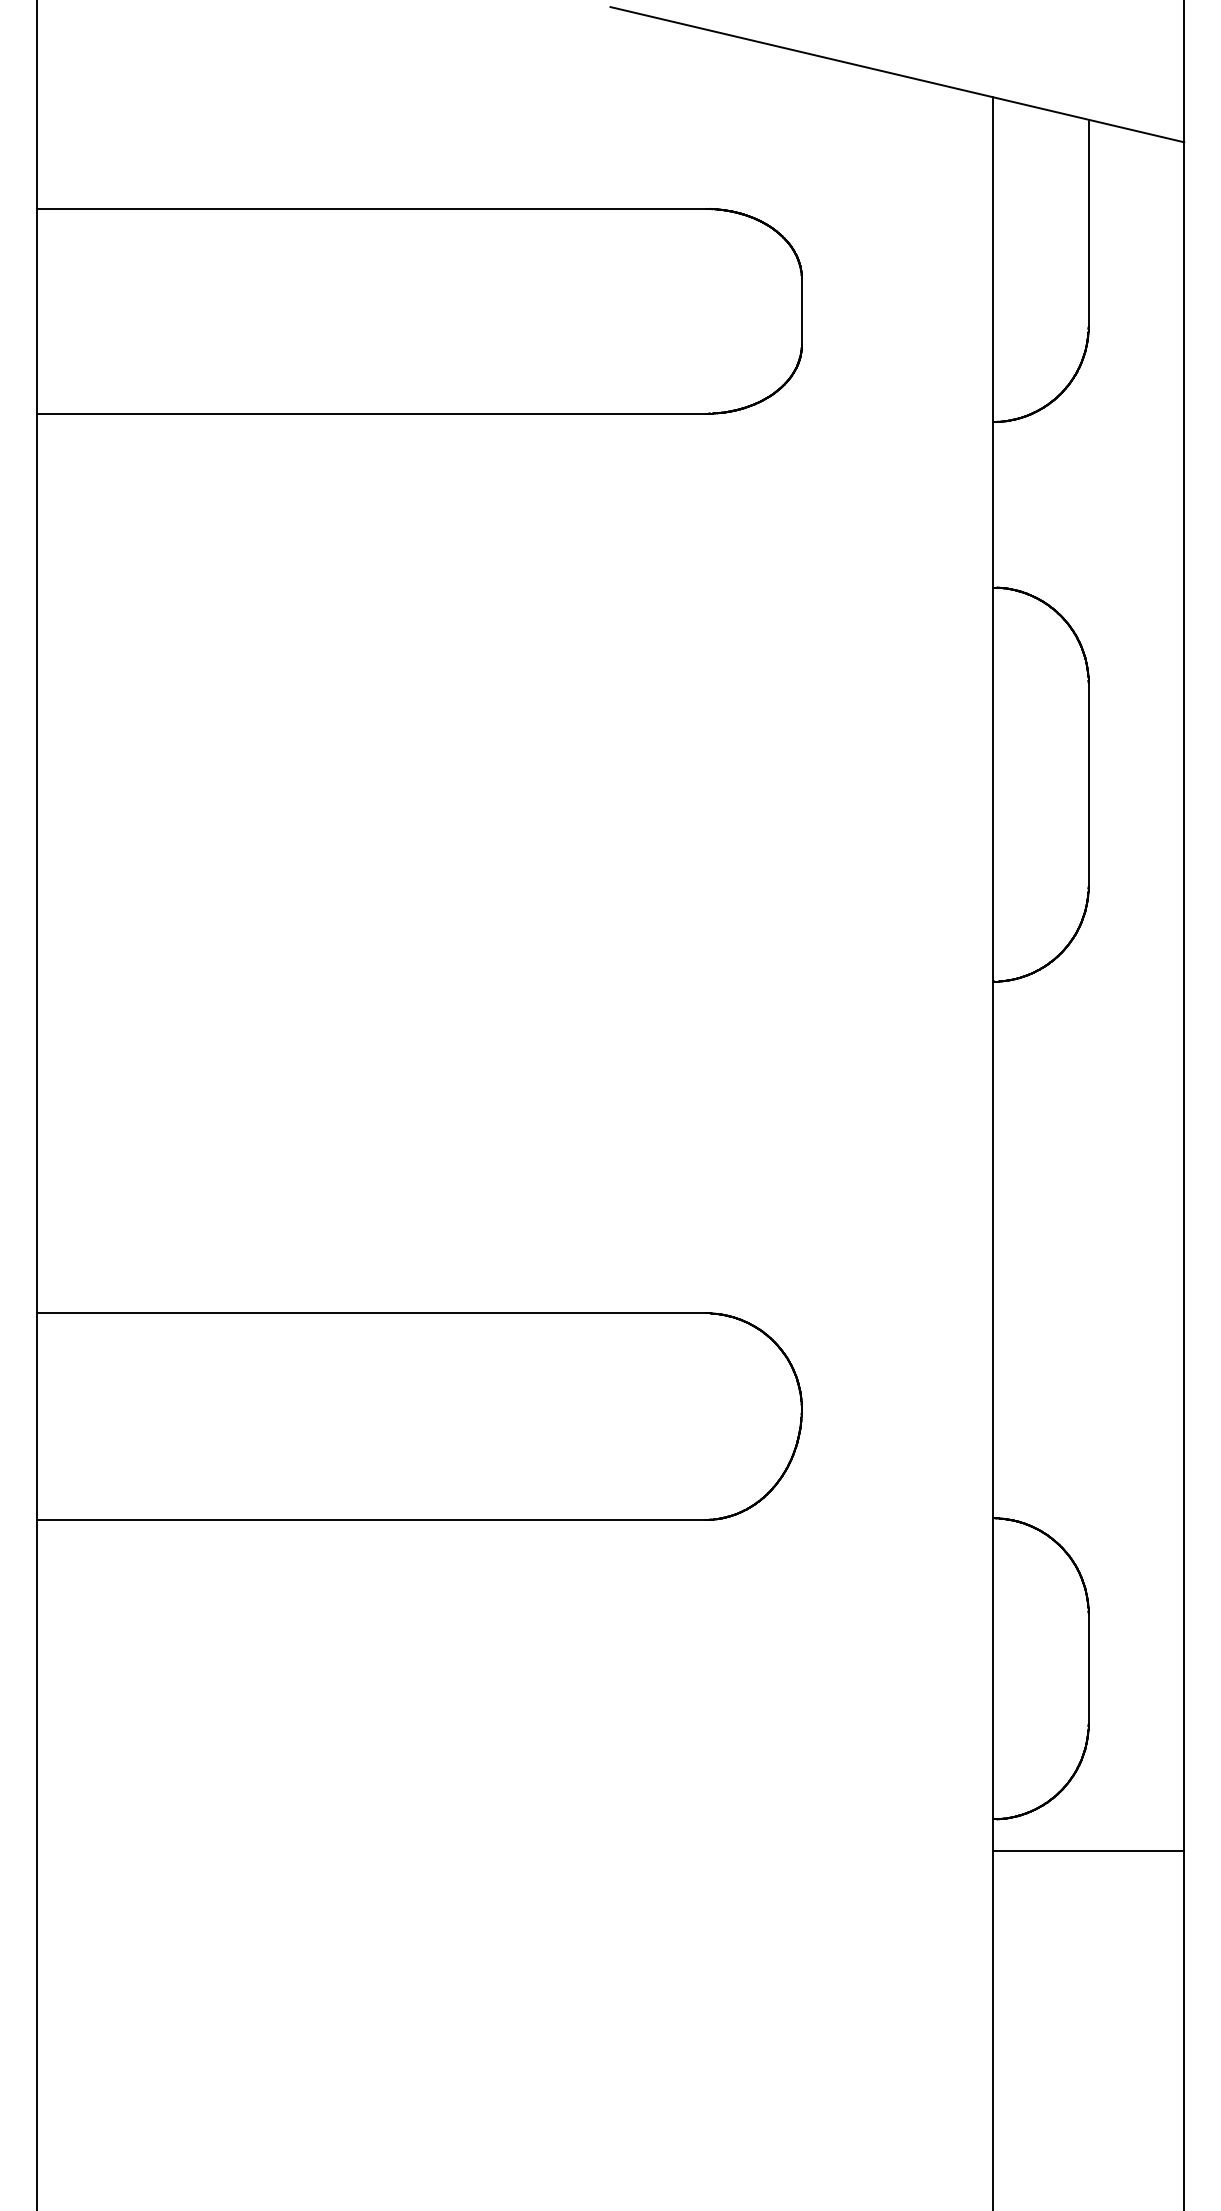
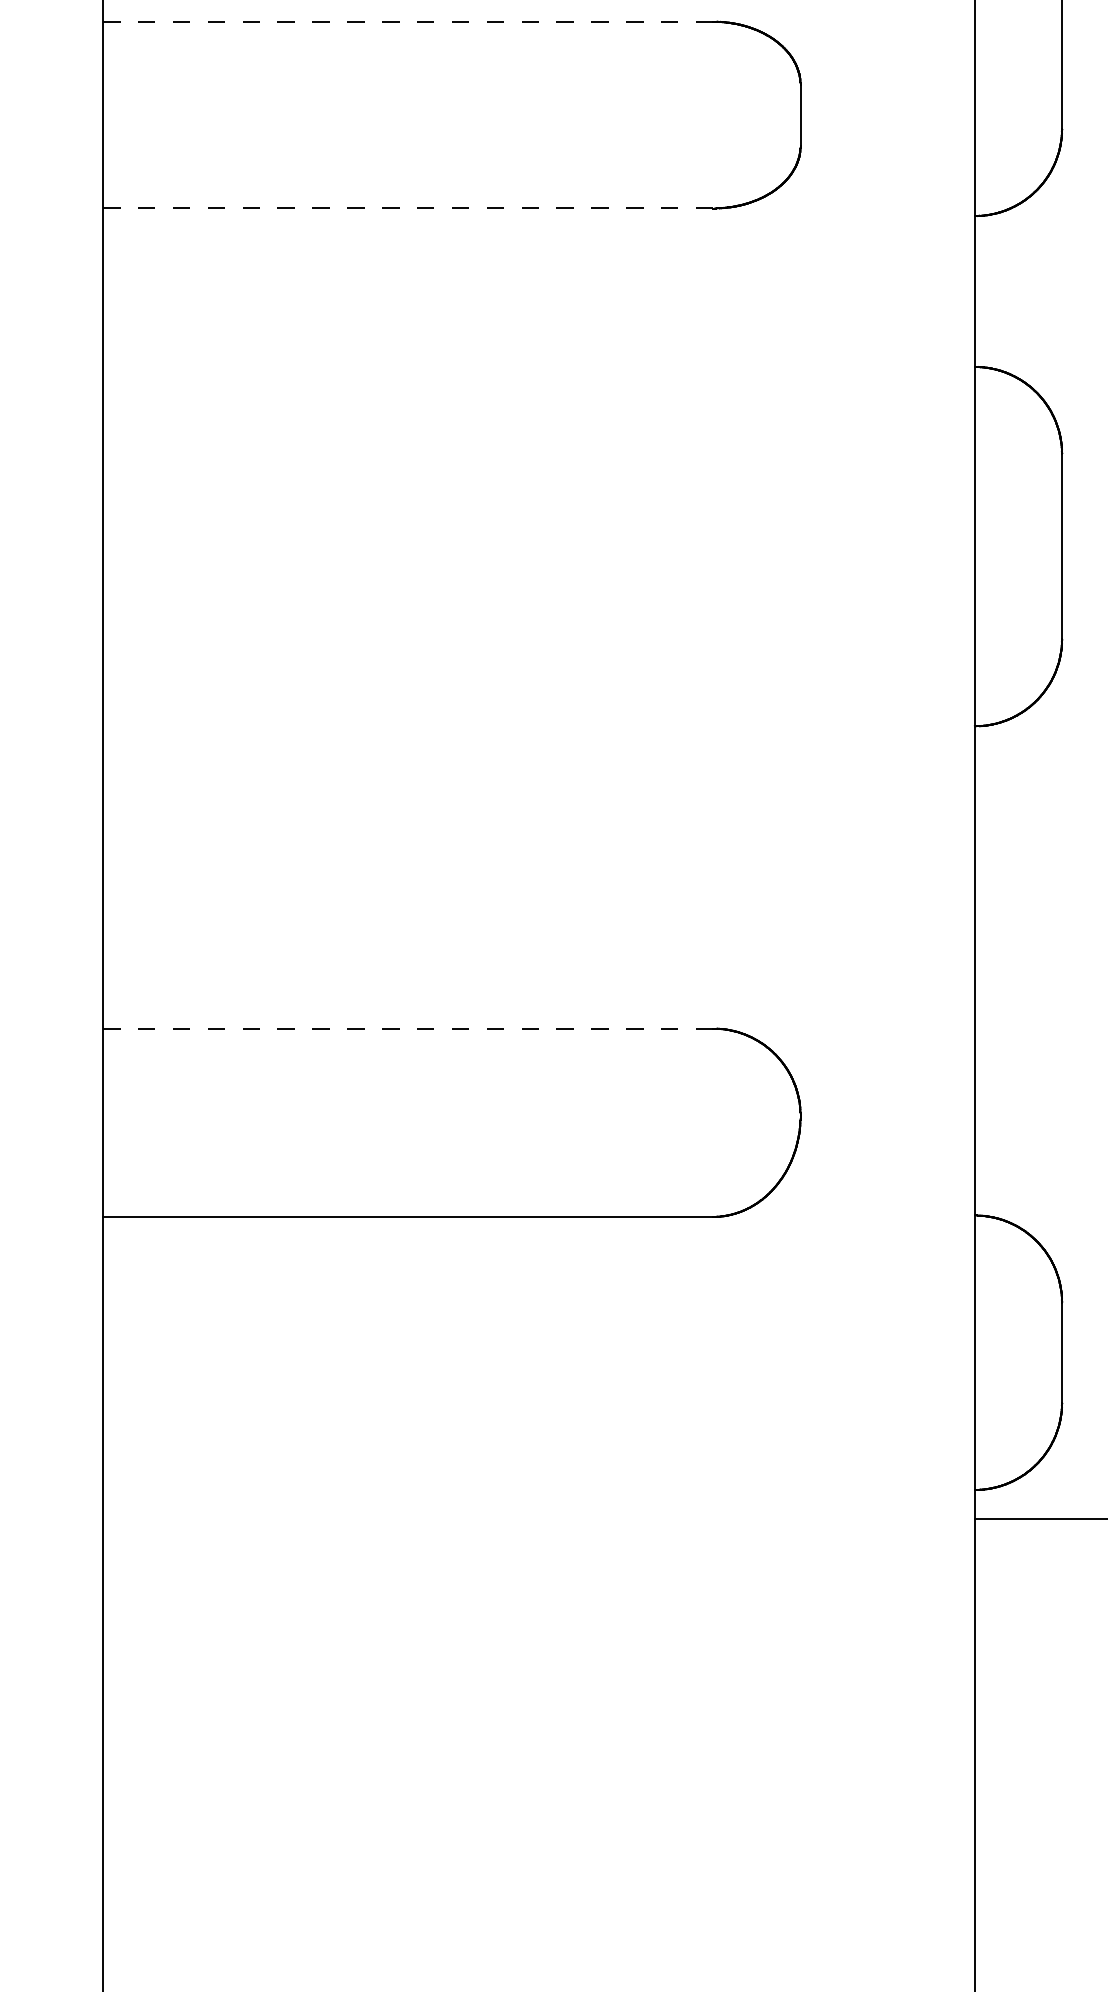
line: (371, 208) -> (408, 21), solid -> dashed
line: (371, 413) -> (408, 208), solid -> dashed
line: (371, 1313) -> (408, 1028), solid -> dashed

